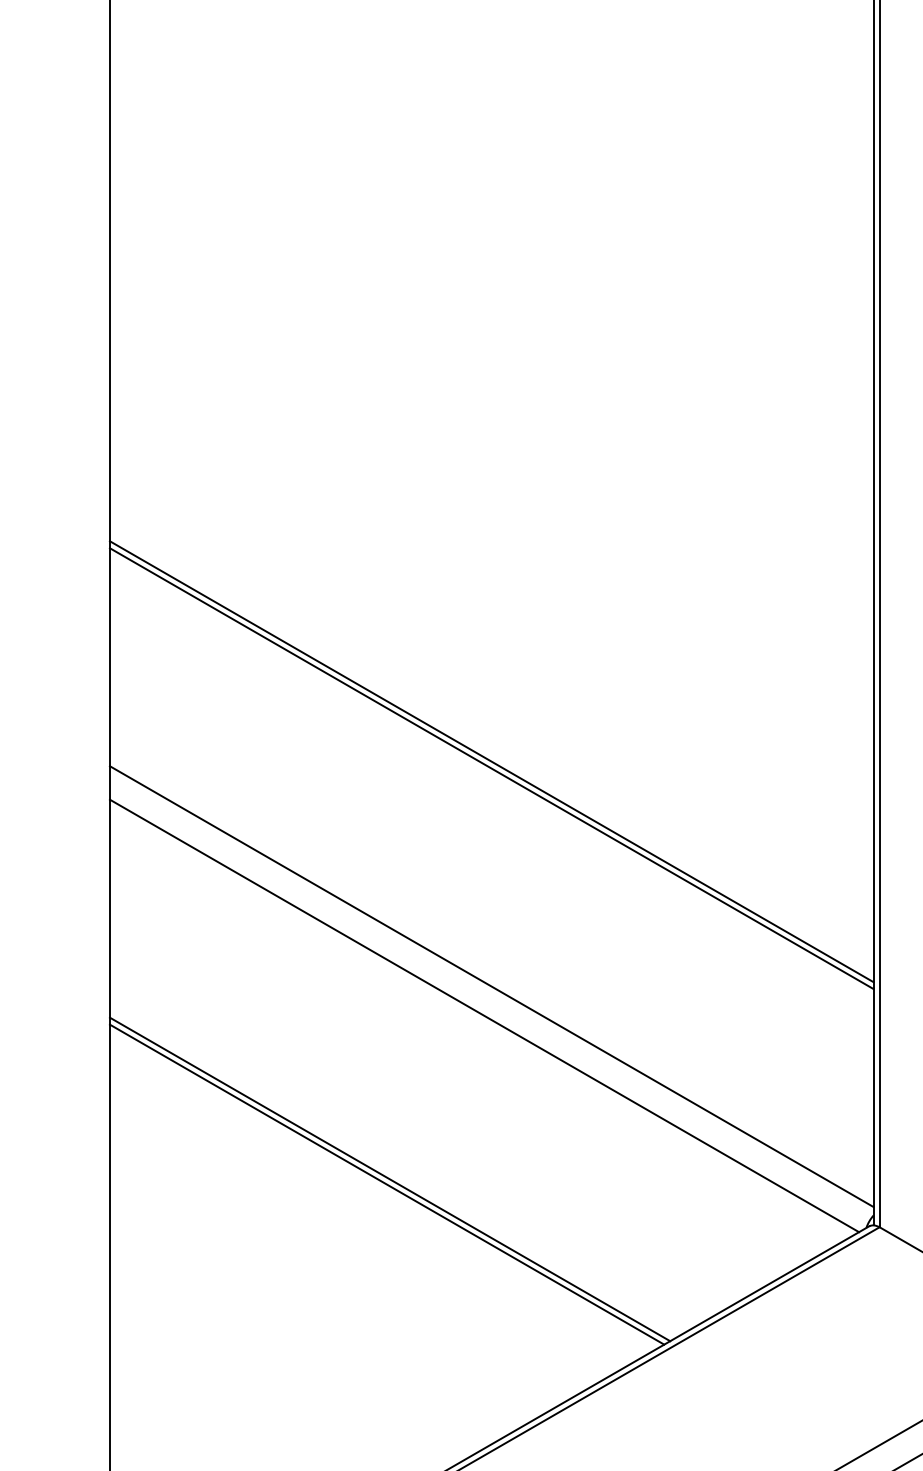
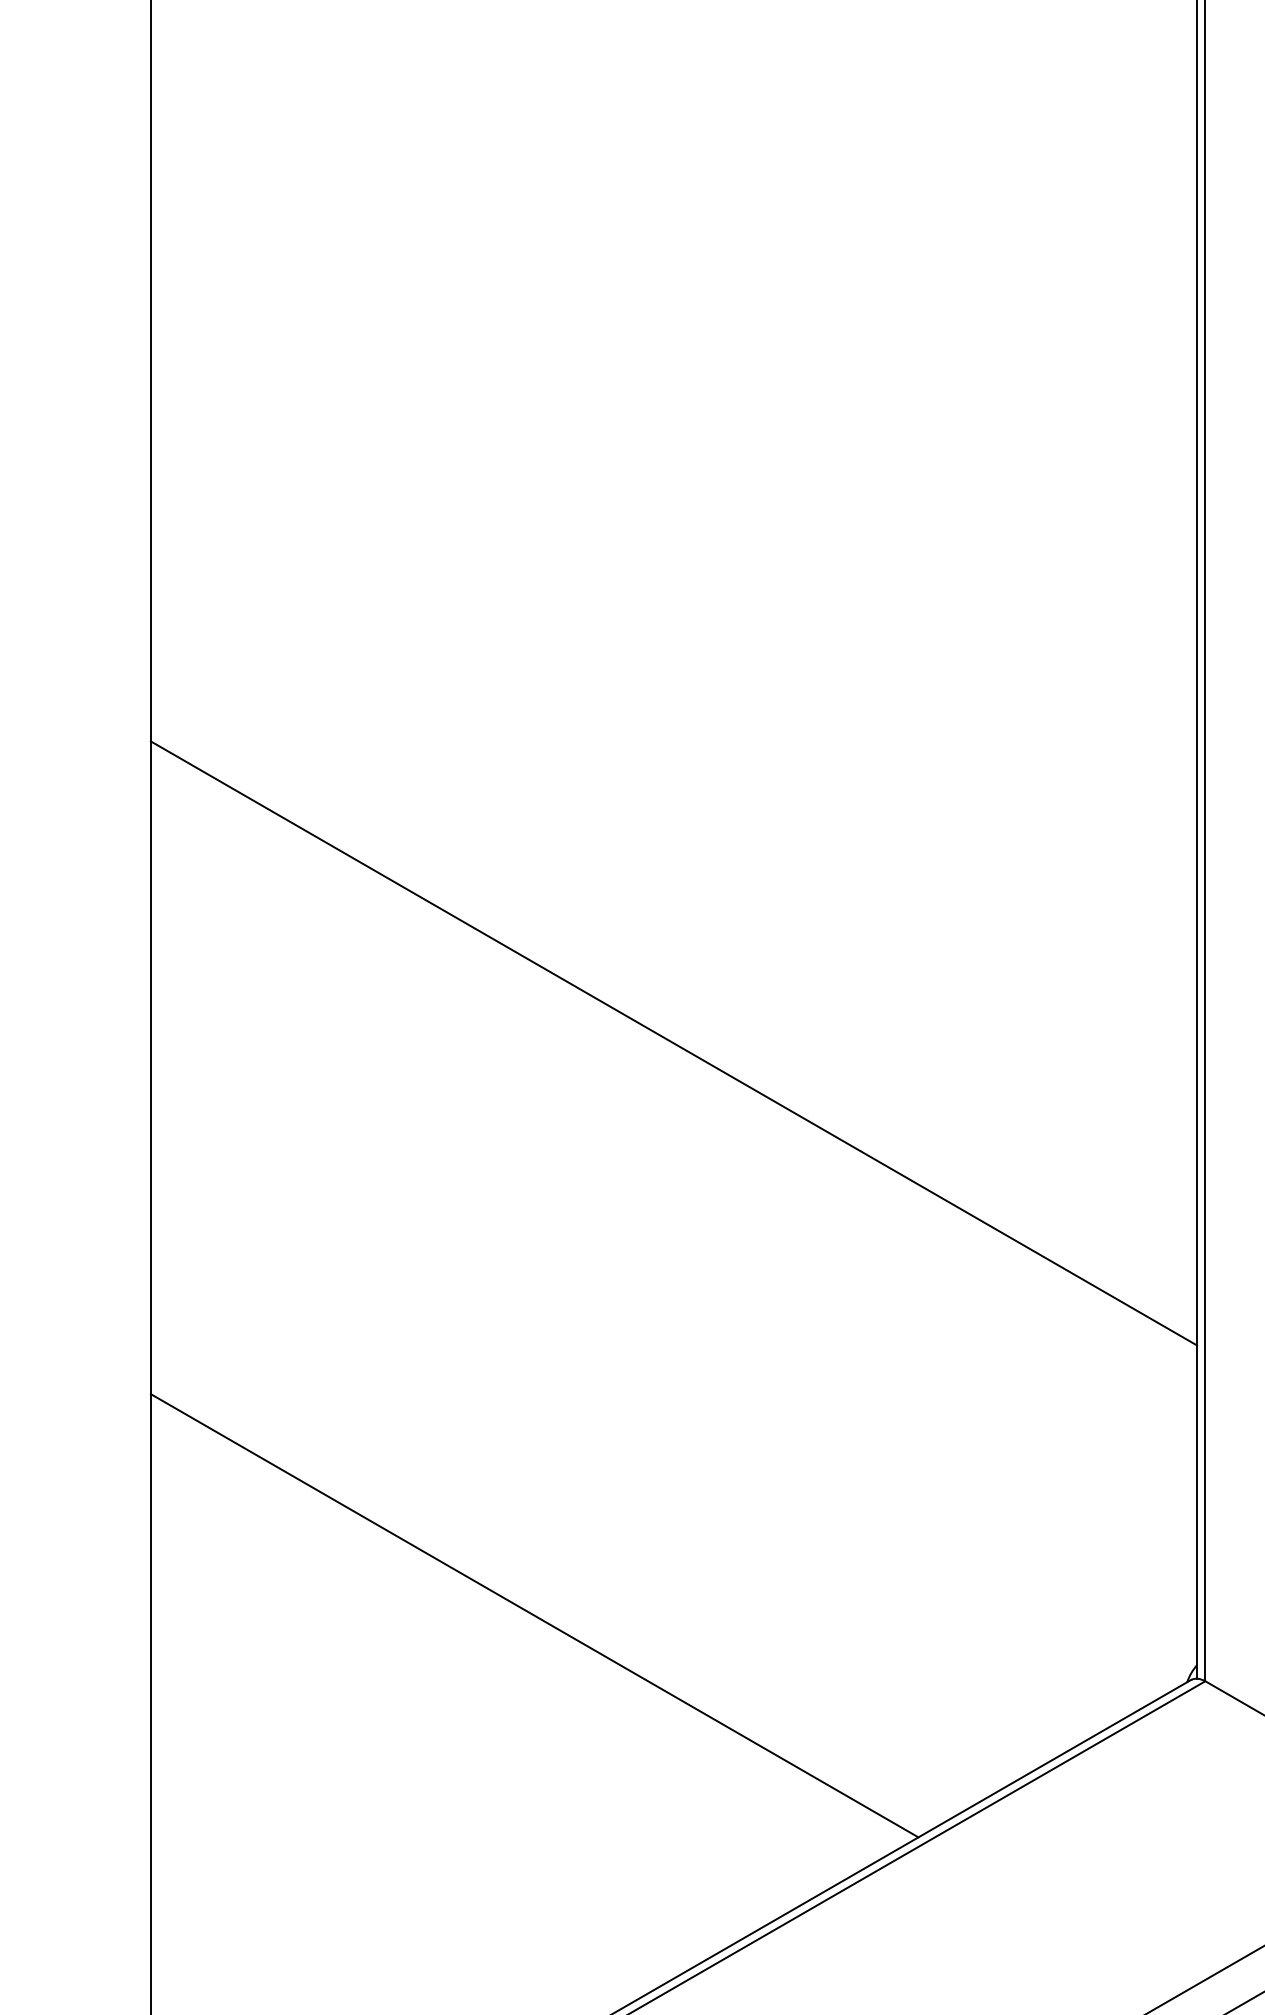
line: (491, 768) -> (673, 1052), removed
line: (491, 986) -> (673, 1351), removed
line: (484, 1015) -> (664, 1391), removed
line: (386, 1184) -> (529, 1622), removed

